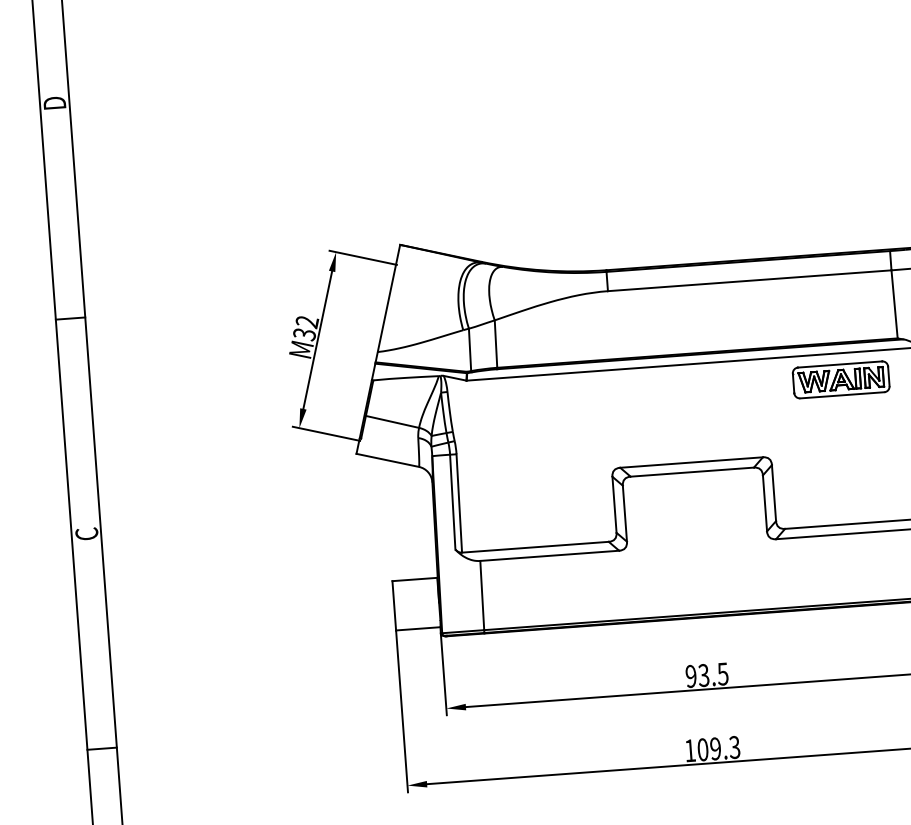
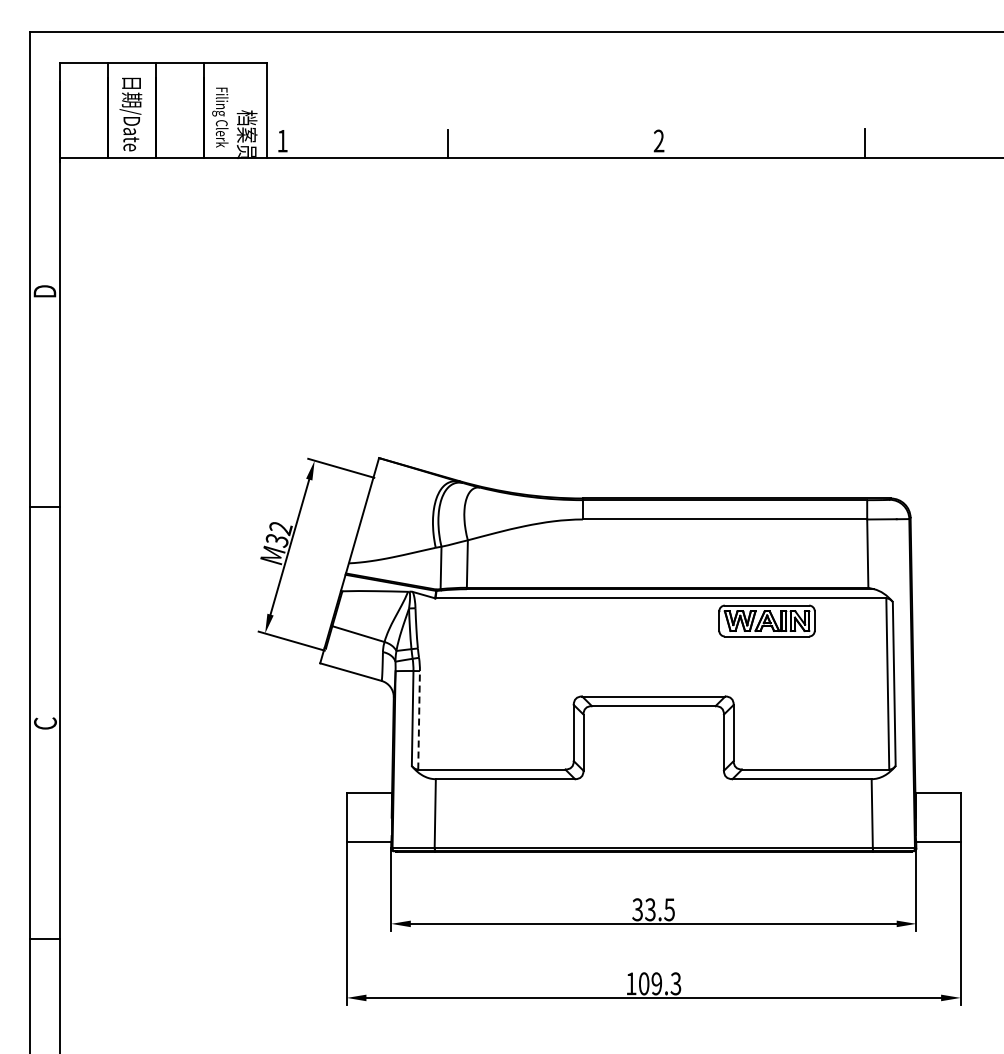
part: (840, 379) -> (766, 620), moved
line: (459, 502) -> (419, 719), solid -> dashed
text: (690, 676) -> (637, 909), 93.5 -> 33.5

